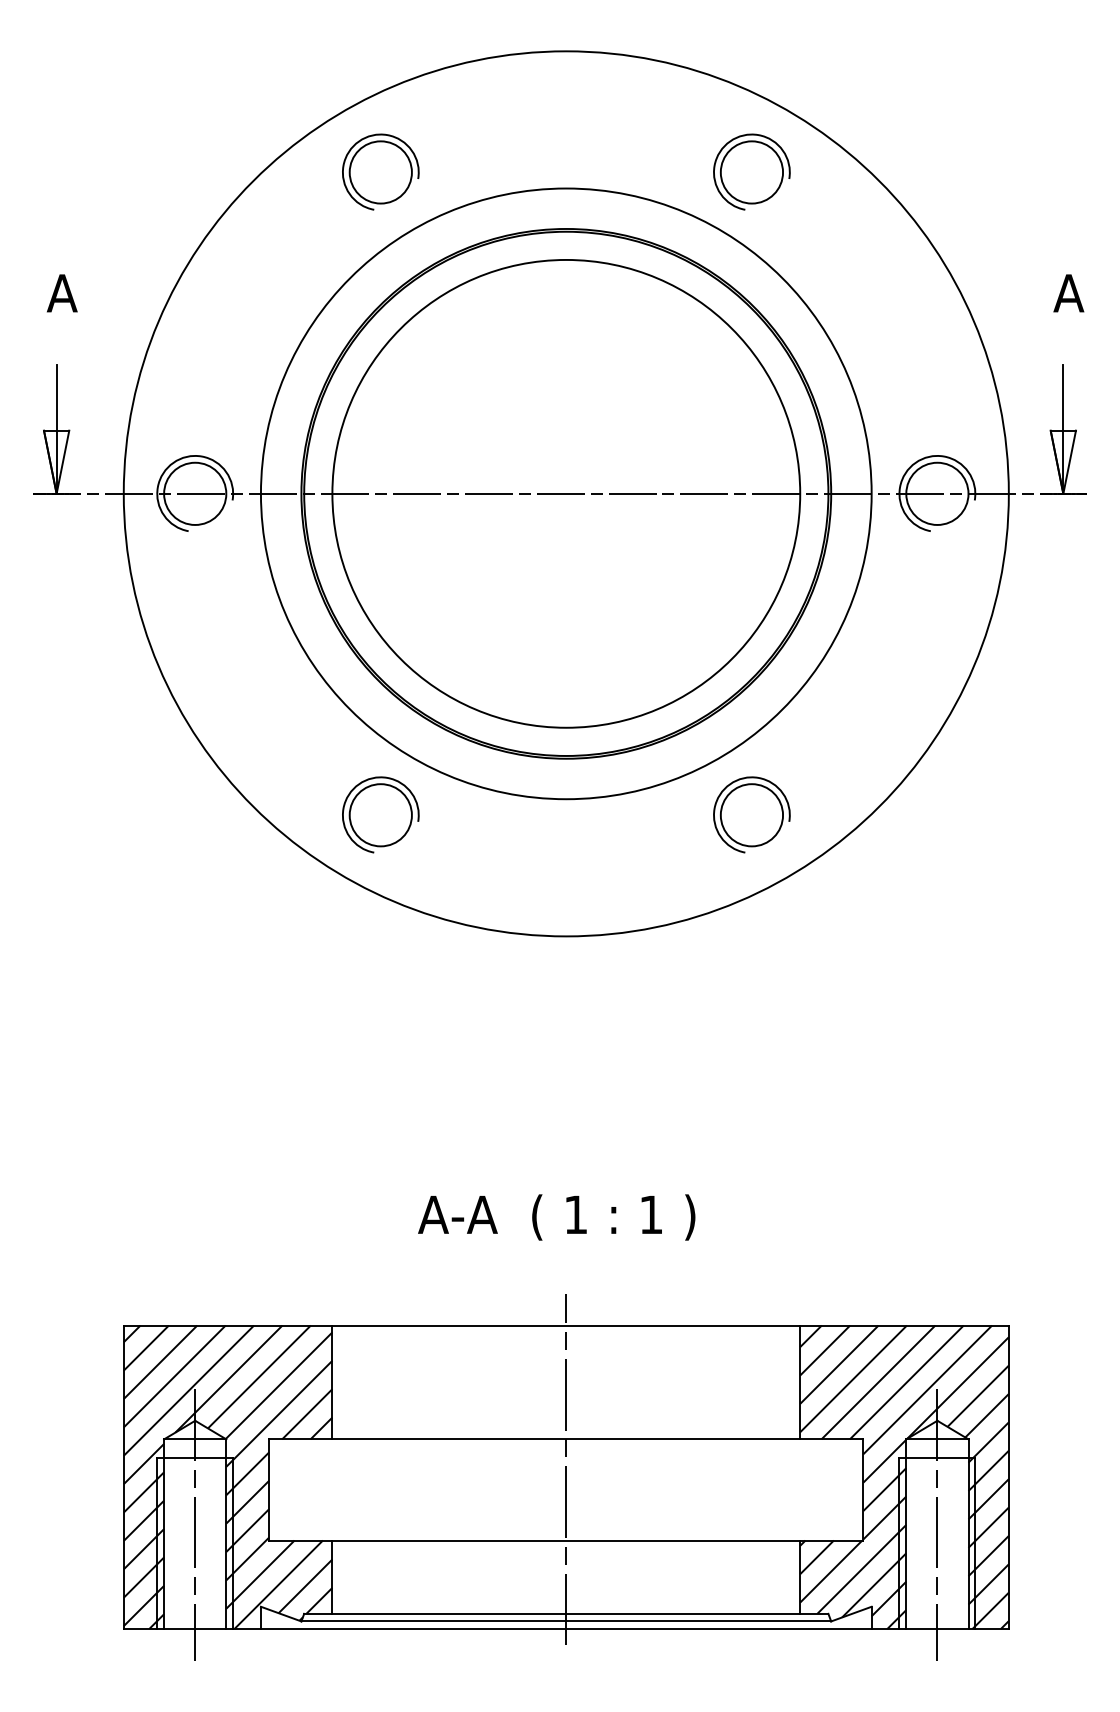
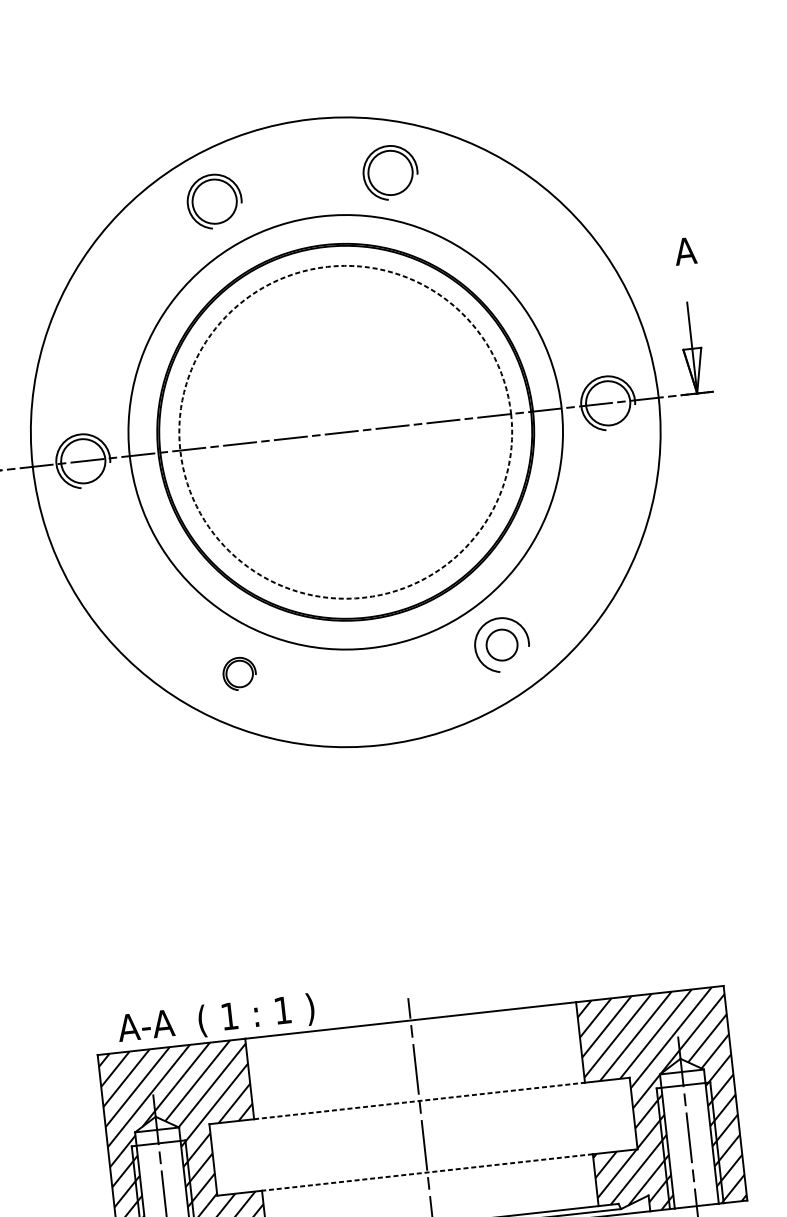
part: (380, 171) -> (214, 201), moved
part: (751, 171) -> (390, 172), moved
circle: (566, 493) -> (345, 432), solid -> dashed
part: (380, 814) -> (239, 673), size x0.6
circle: (751, 815) -> (501, 645), size x0.7
text: (556, 1217) -> (216, 1019), moved
line: (566, 1439) -> (419, 1101), solid -> dashed
line: (566, 1540) -> (427, 1172), solid -> dashed

